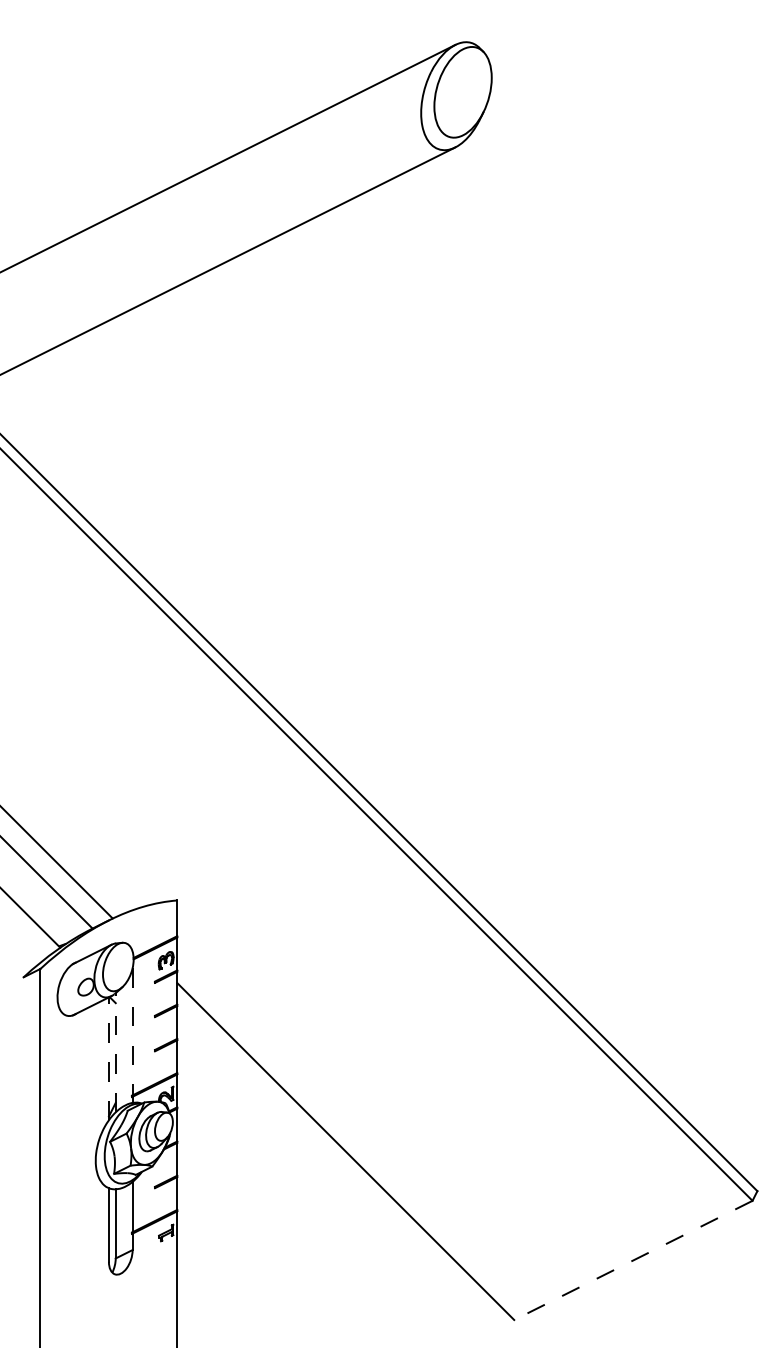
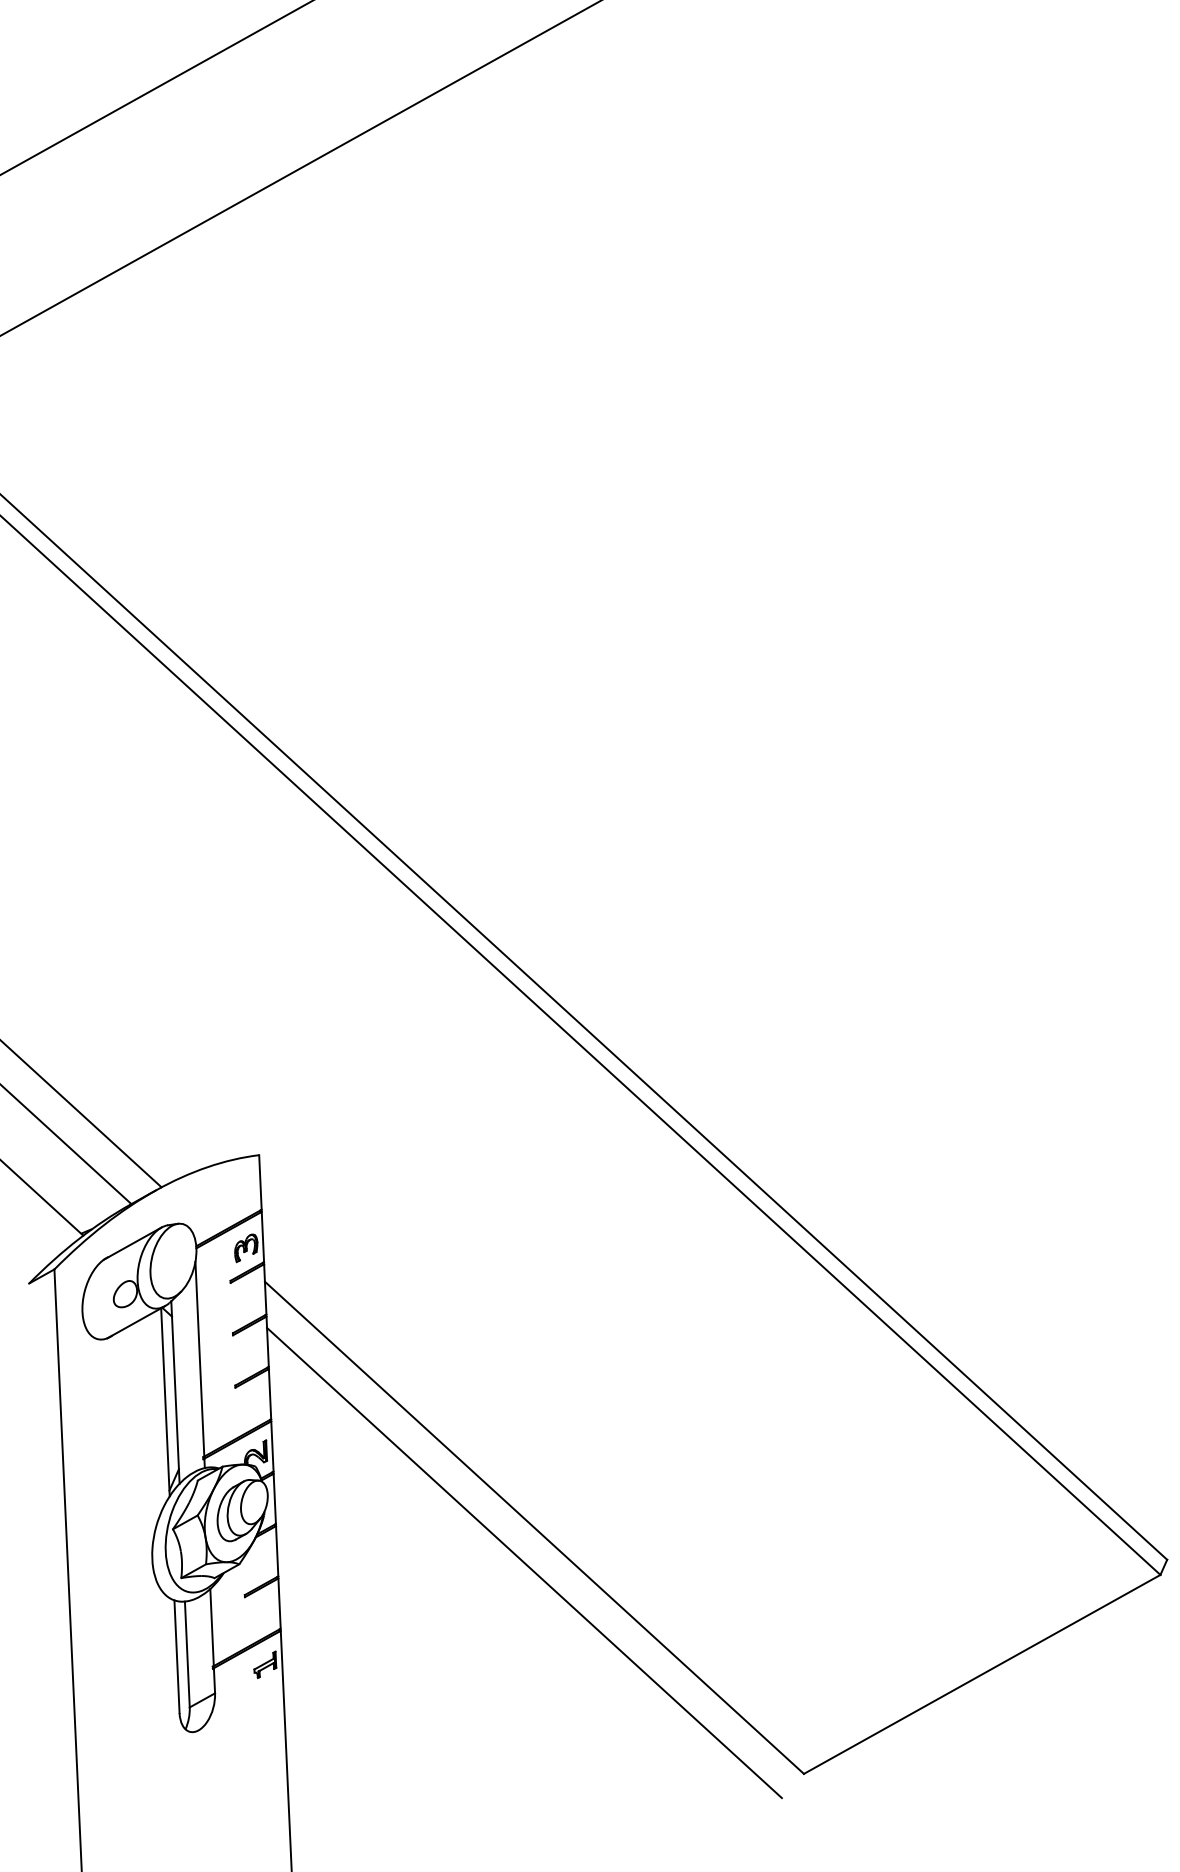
line: (132, 1031) -> (199, 1358), dashed -> solid
line: (115, 1052) -> (175, 1392), dashed -> solid
line: (108, 1058) -> (164, 1401), dashed -> solid
line: (338, 1174) -> (524, 1563), added
line: (632, 1260) -> (980, 1674), dashed -> solid

